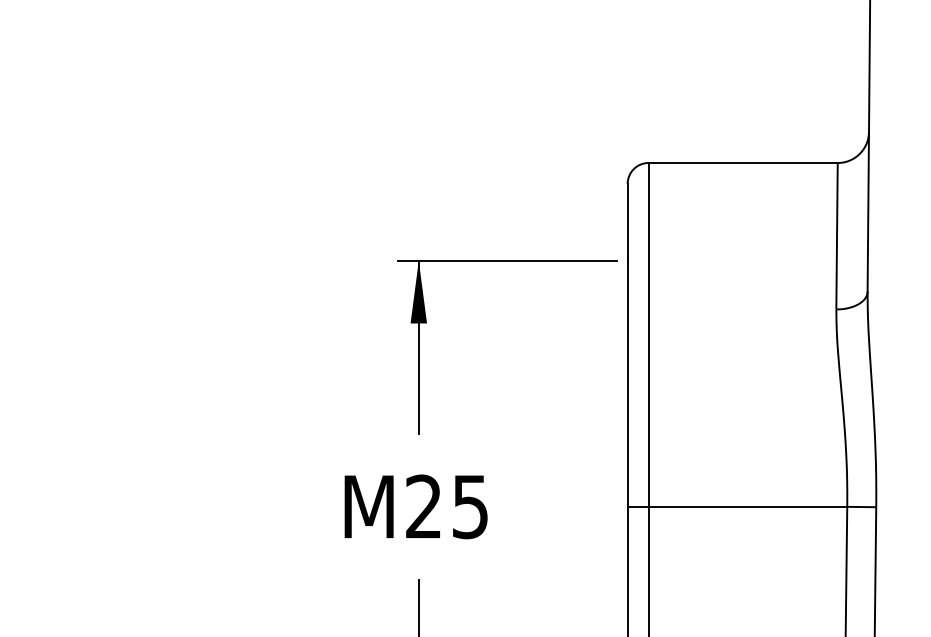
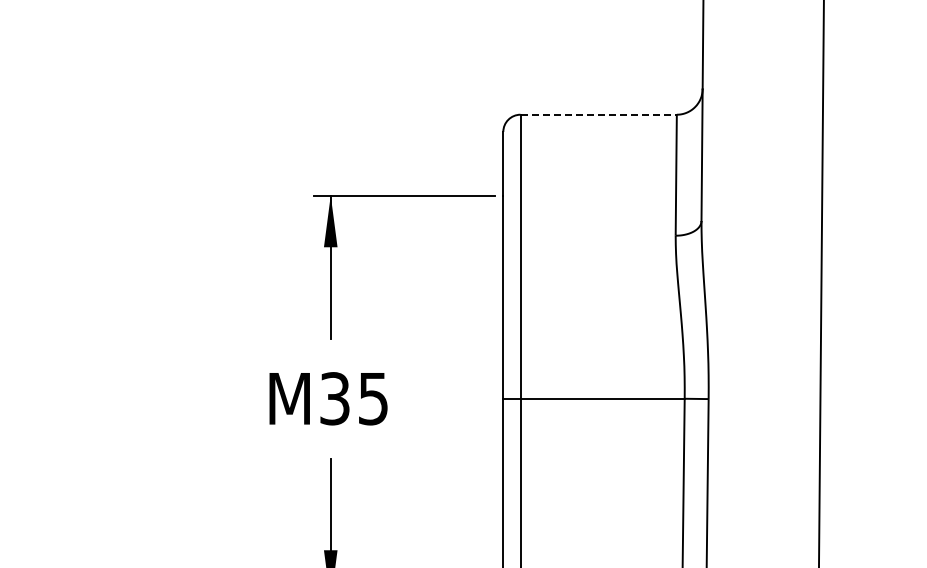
line: (744, 162) -> (599, 114), solid -> dashed
text: (423, 506) -> (334, 398), M25 -> M35

